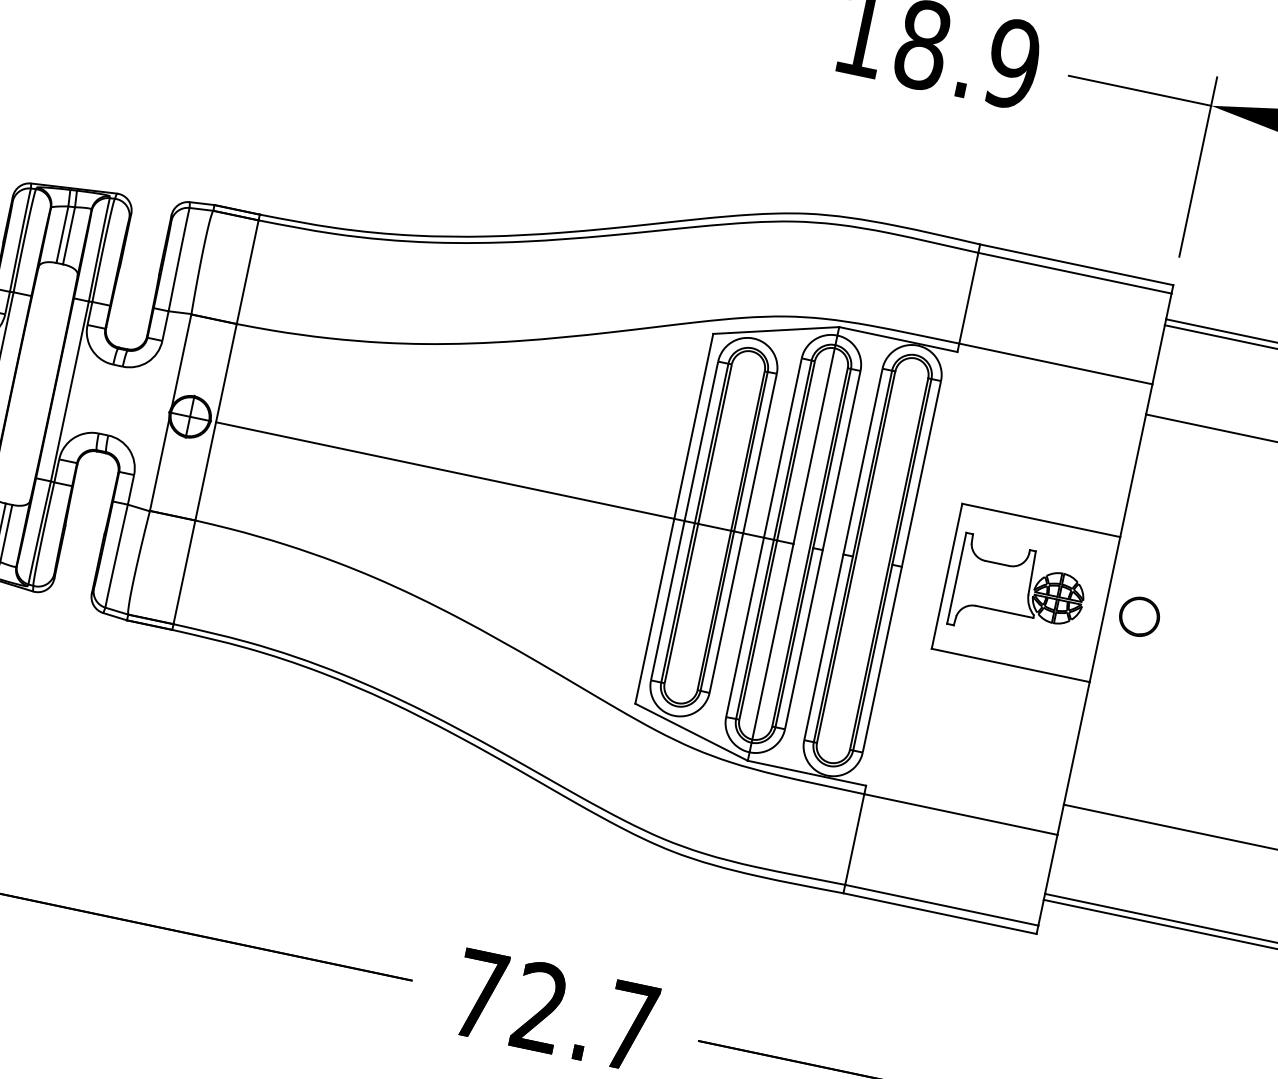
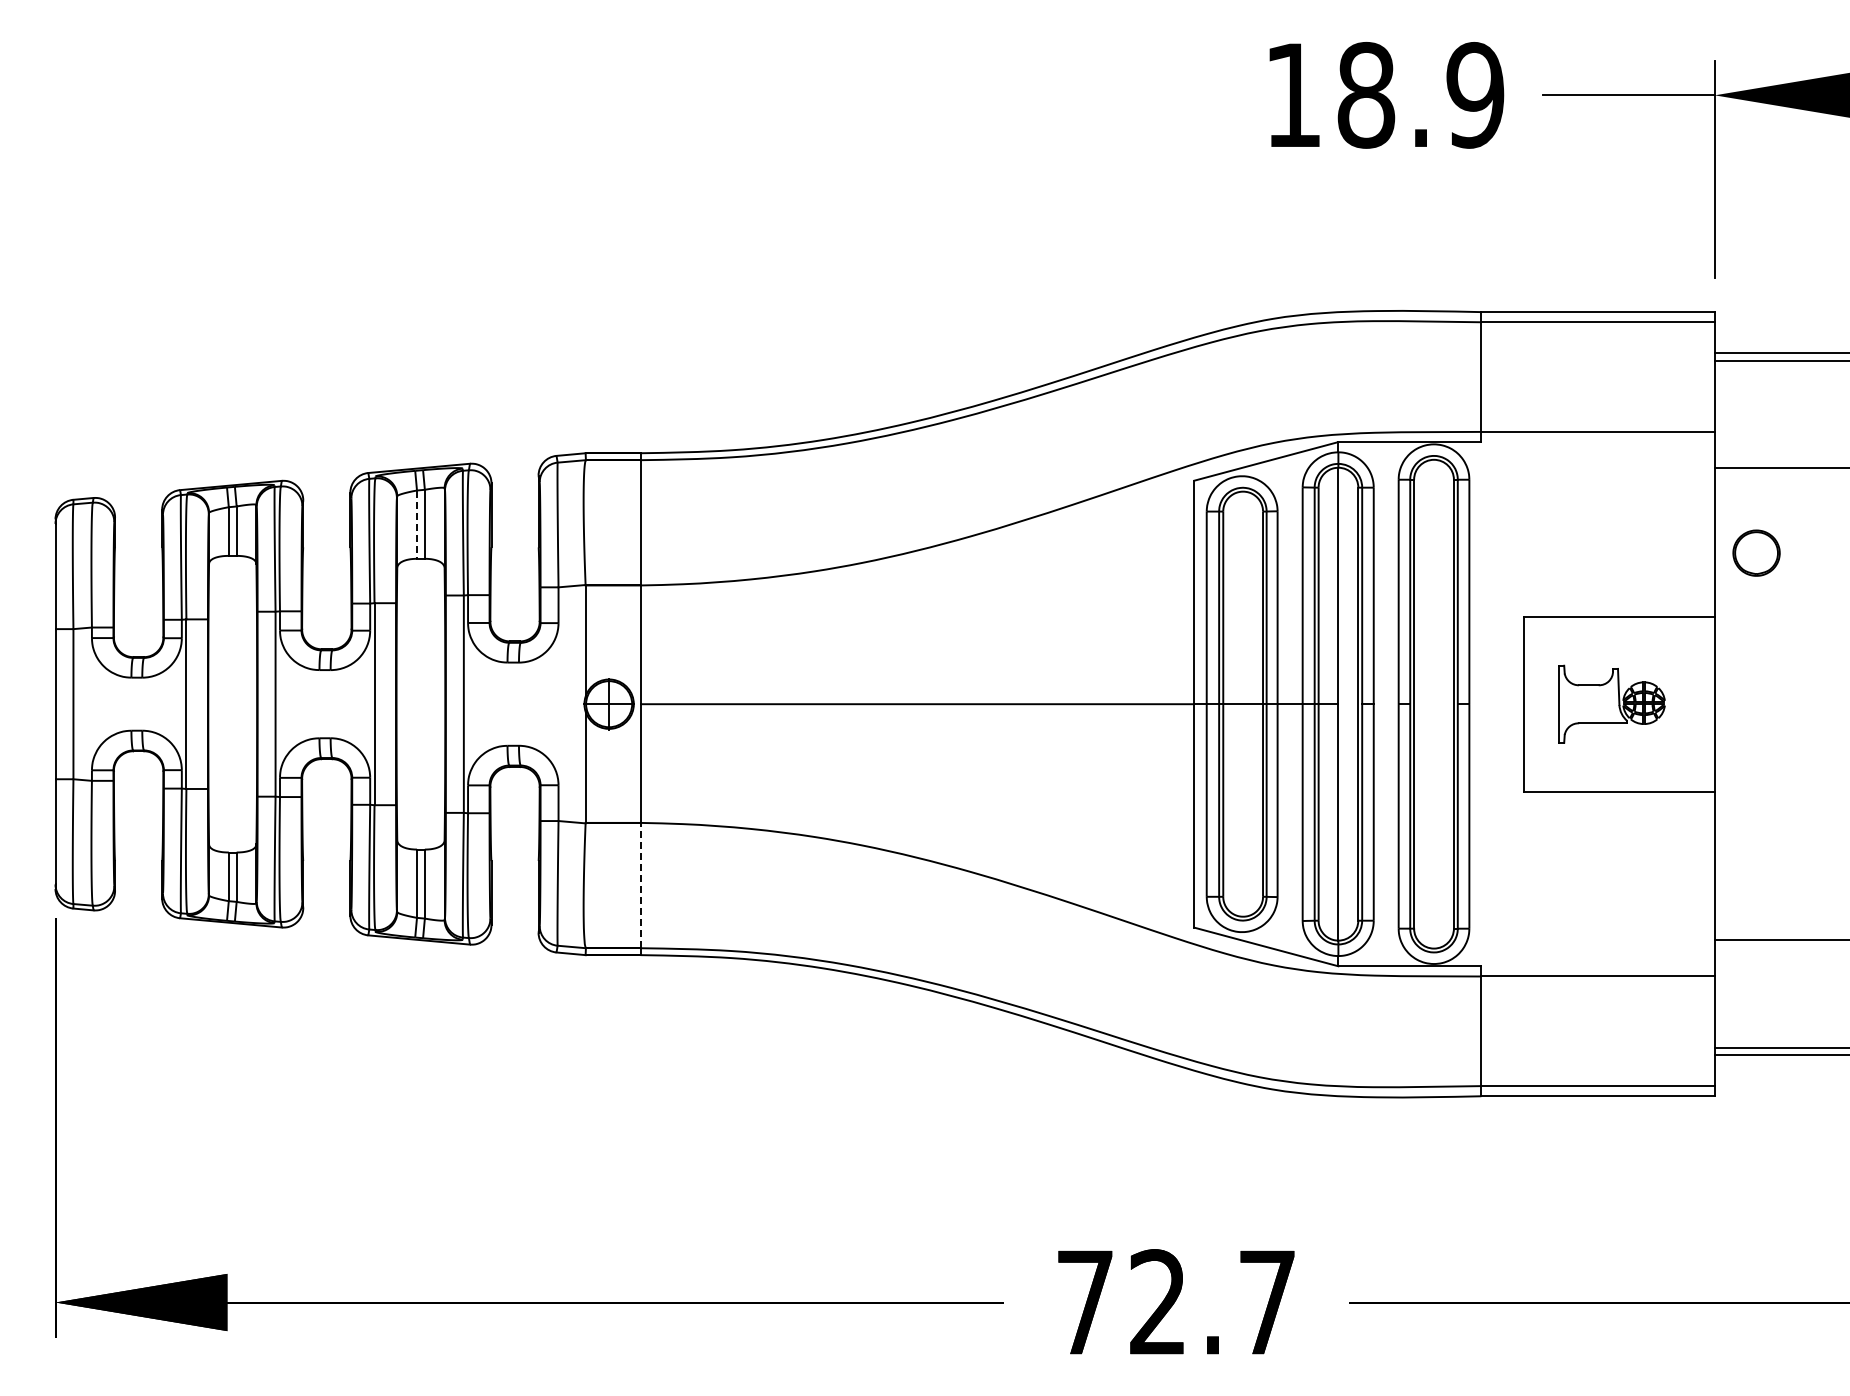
line: (62, 235) -> (417, 525), solid -> dashed
line: (184, 572) -> (640, 885), solid -> dashed
part: (1019, 591) -> (1611, 704), size x0.7
part: (1139, 616) -> (1756, 552), moved

